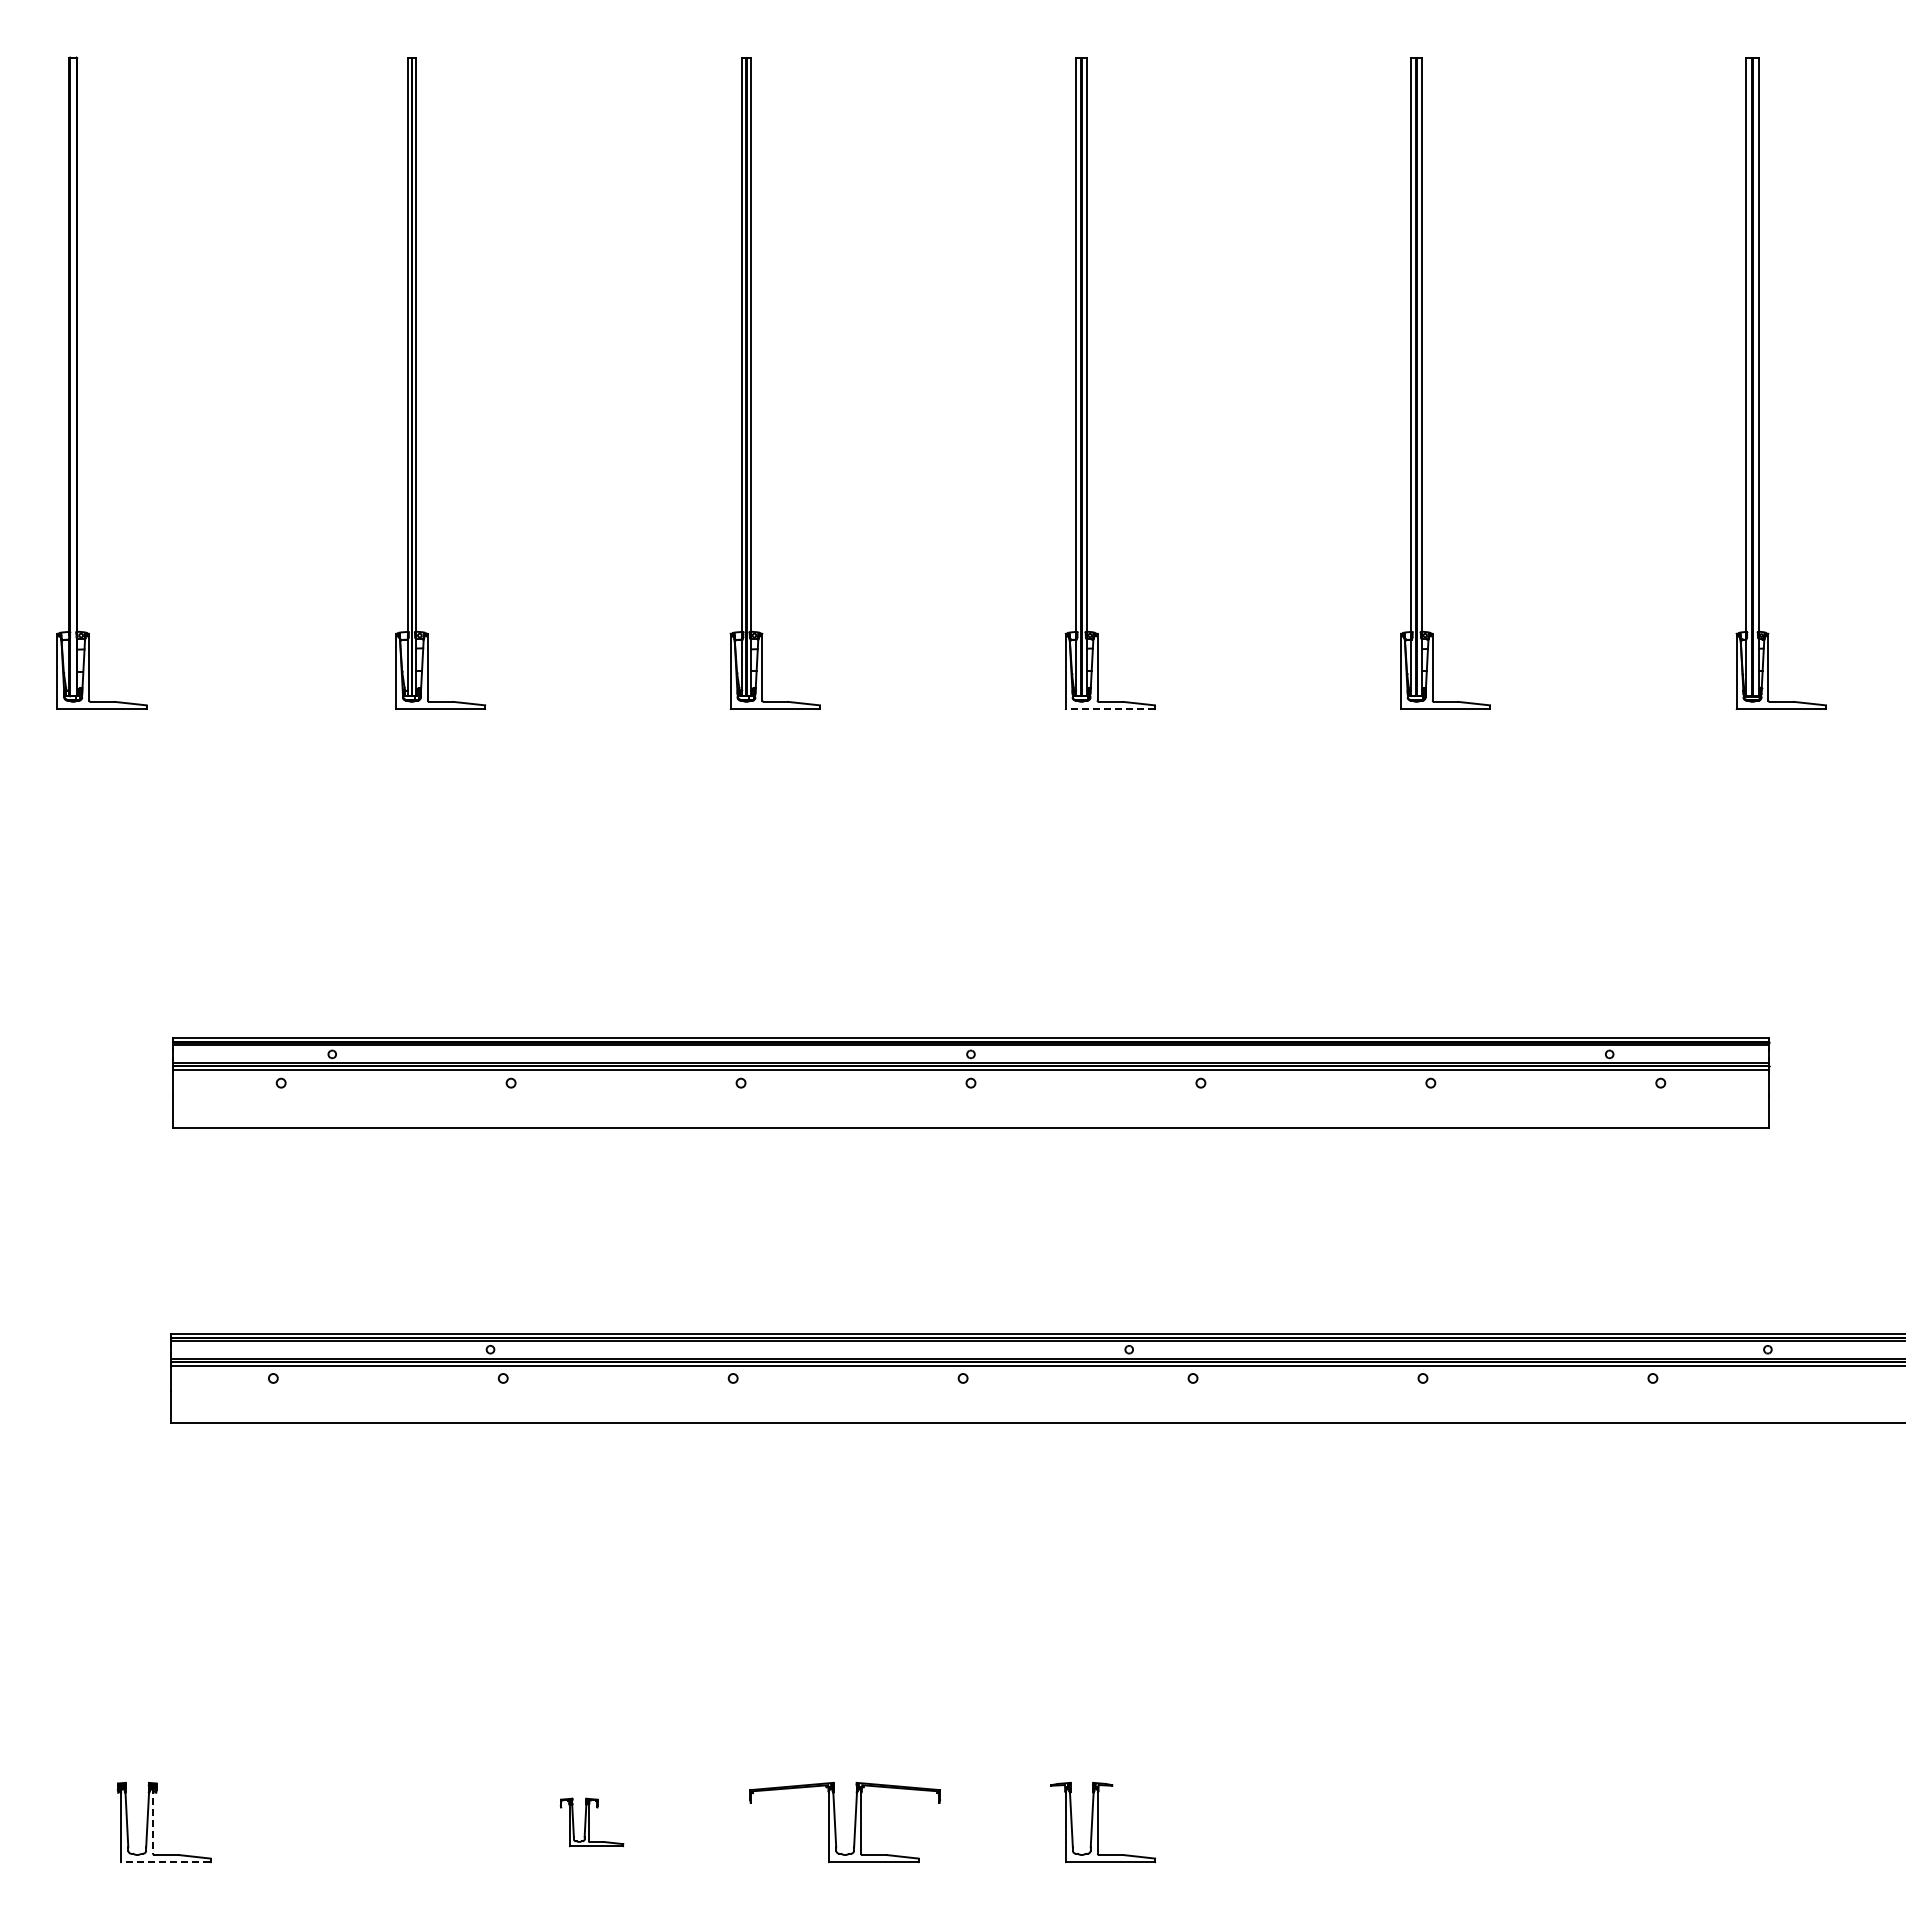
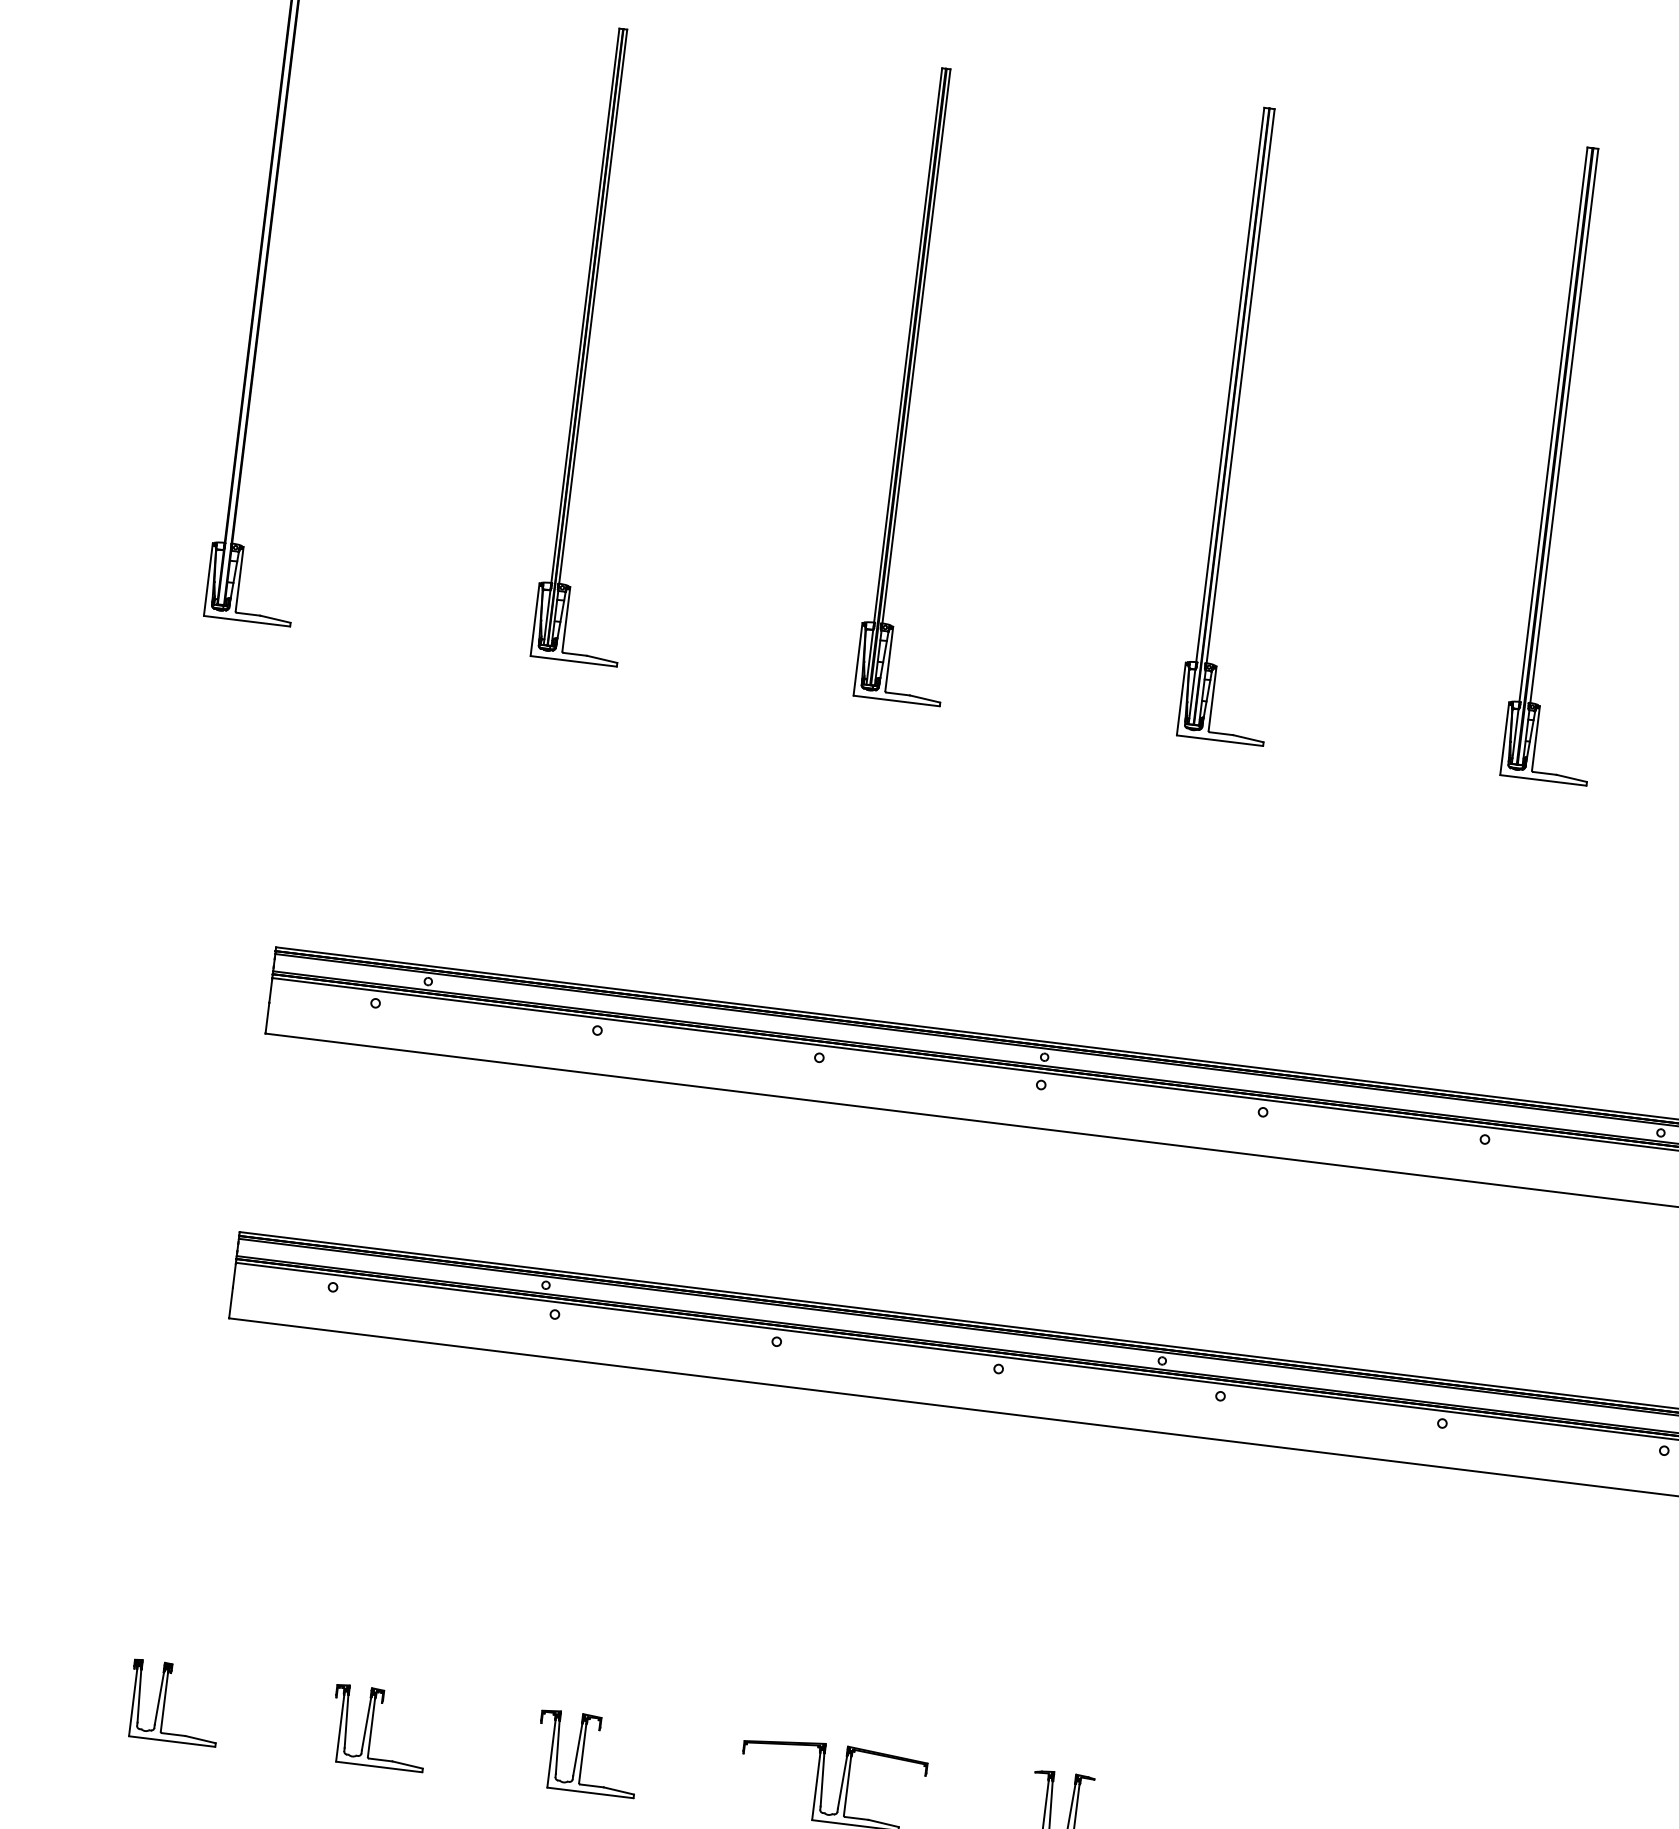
line: (1109, 709) -> (1219, 740), dashed -> solid
line: (153, 1821) -> (164, 1700), dashed -> solid
part: (368, 1822) -> (372, 1727), added
part: (591, 1822) -> (587, 1753), size x1.67
line: (165, 1862) -> (171, 1741), dashed -> solid

